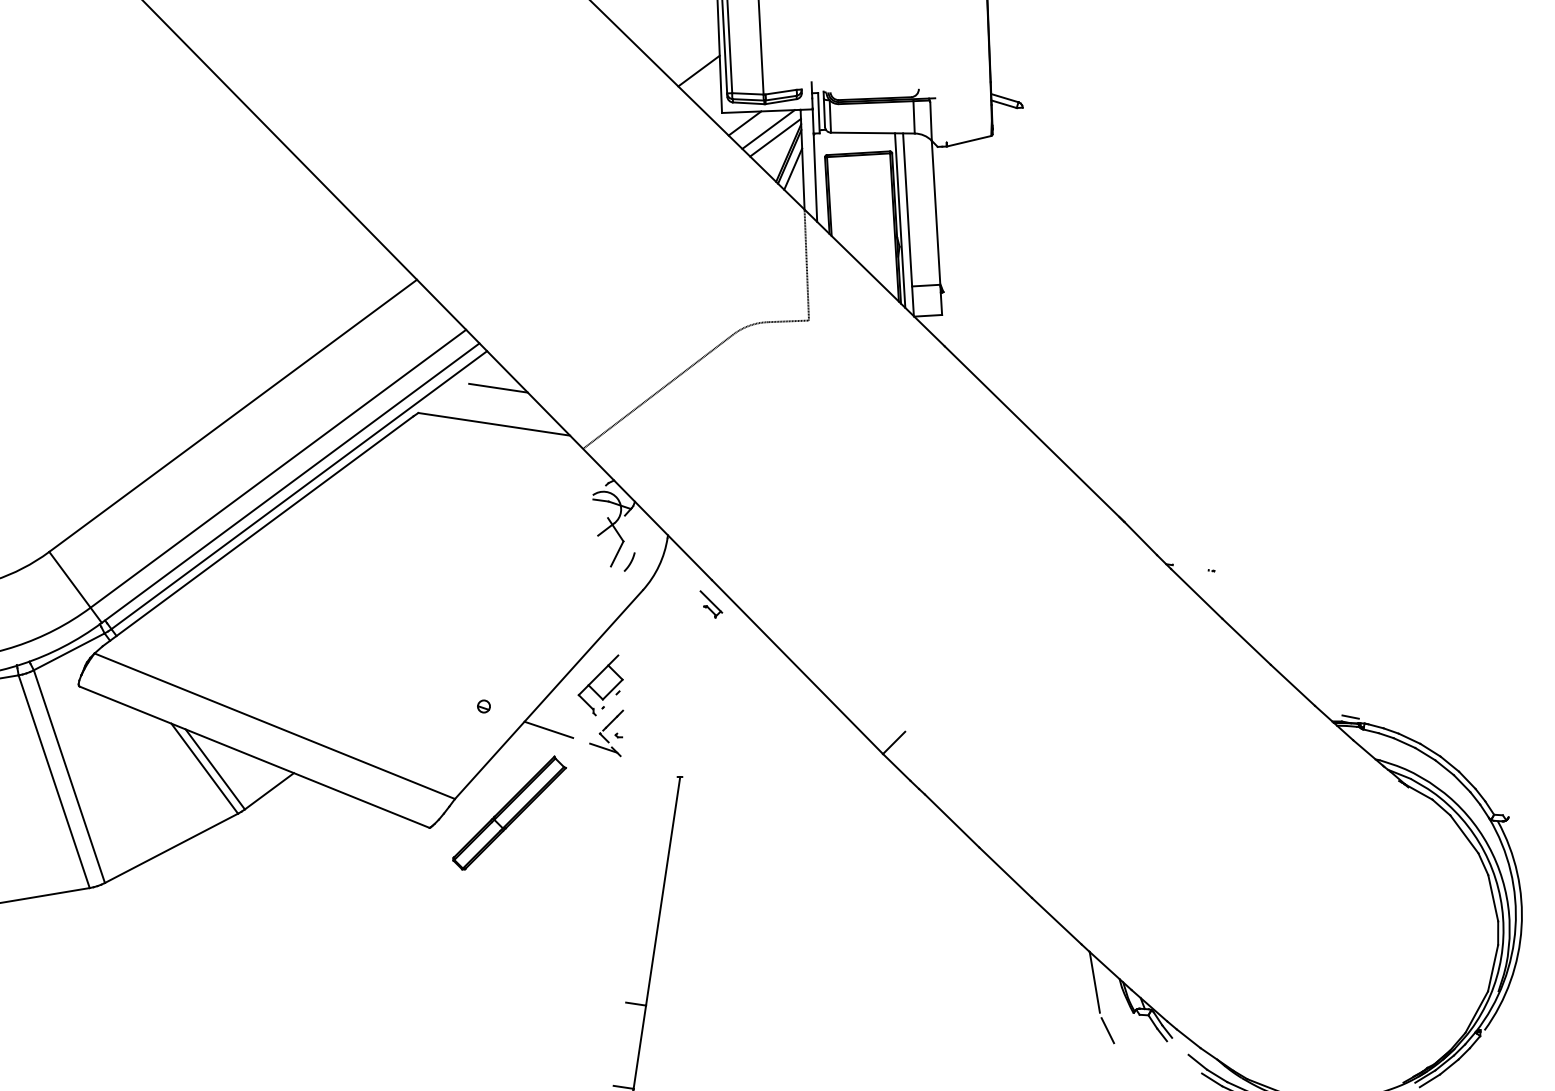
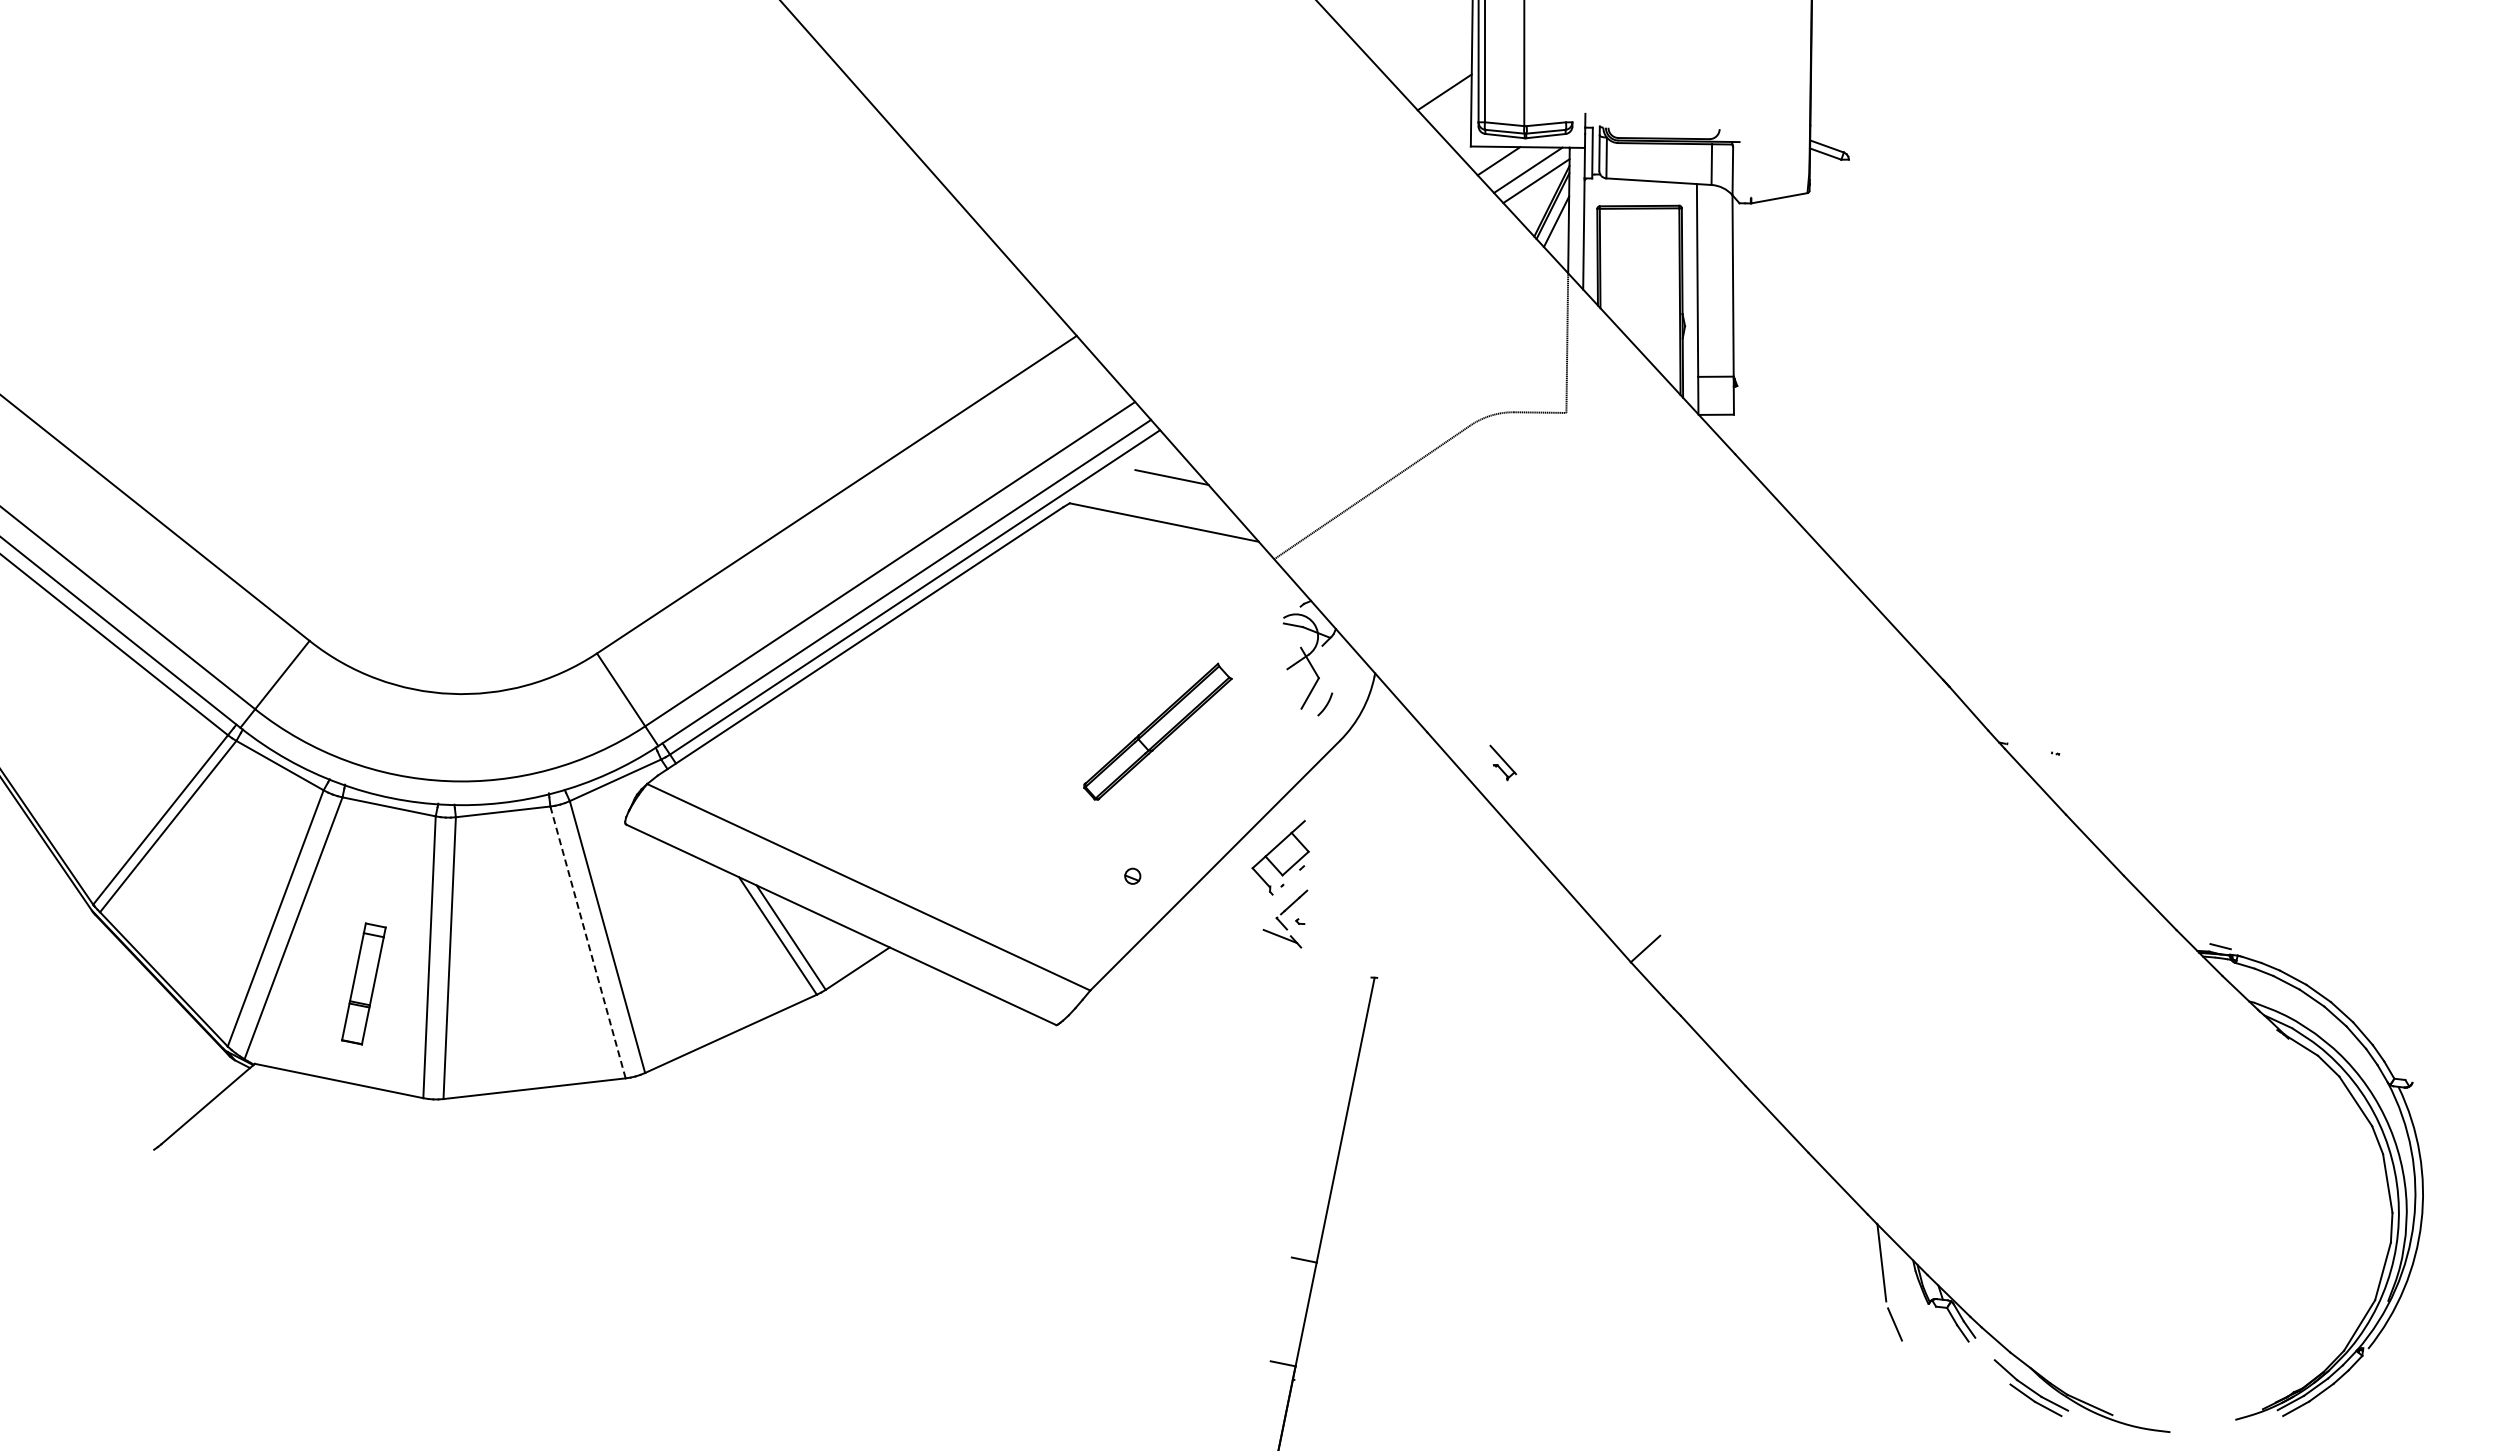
line: (900, 220) -> (1687, 293), removed
part: (711, 603) -> (1503, 762), moved
line: (548, 729) -> (1212, 909), removed
line: (53, 780) -> (587, 941), solid -> dashed
part: (509, 812) -> (1157, 731), moved

